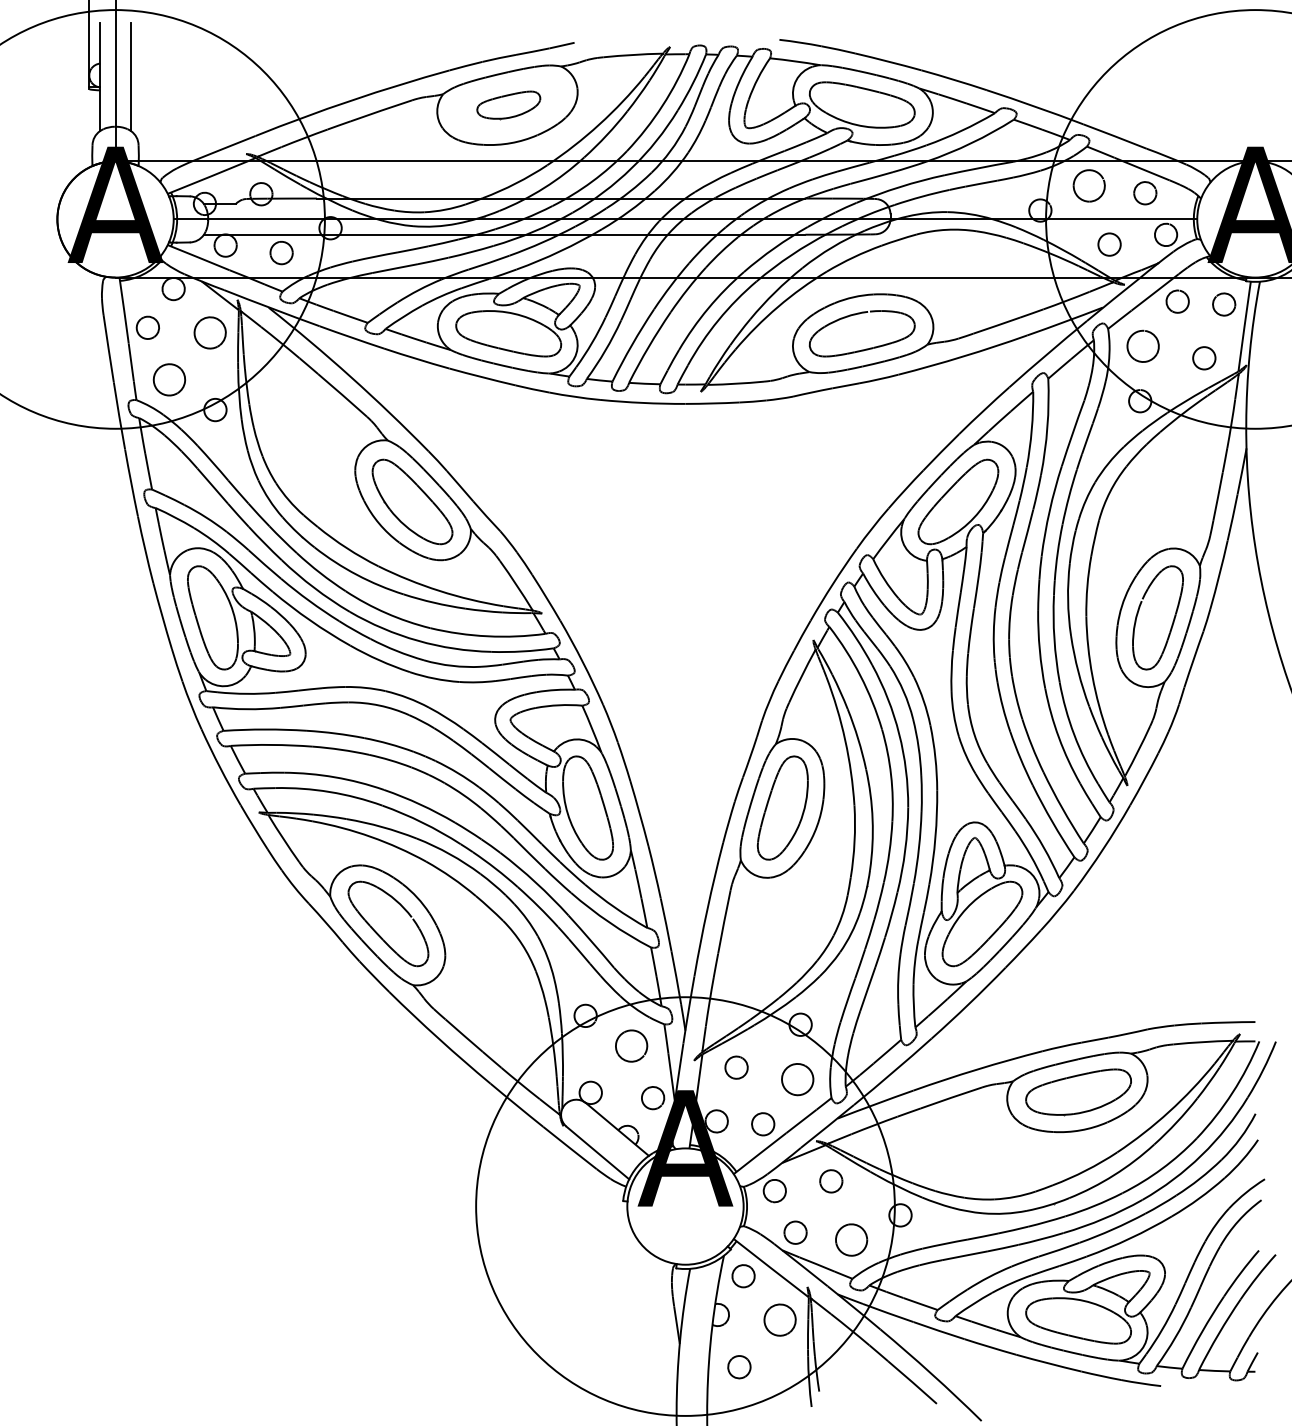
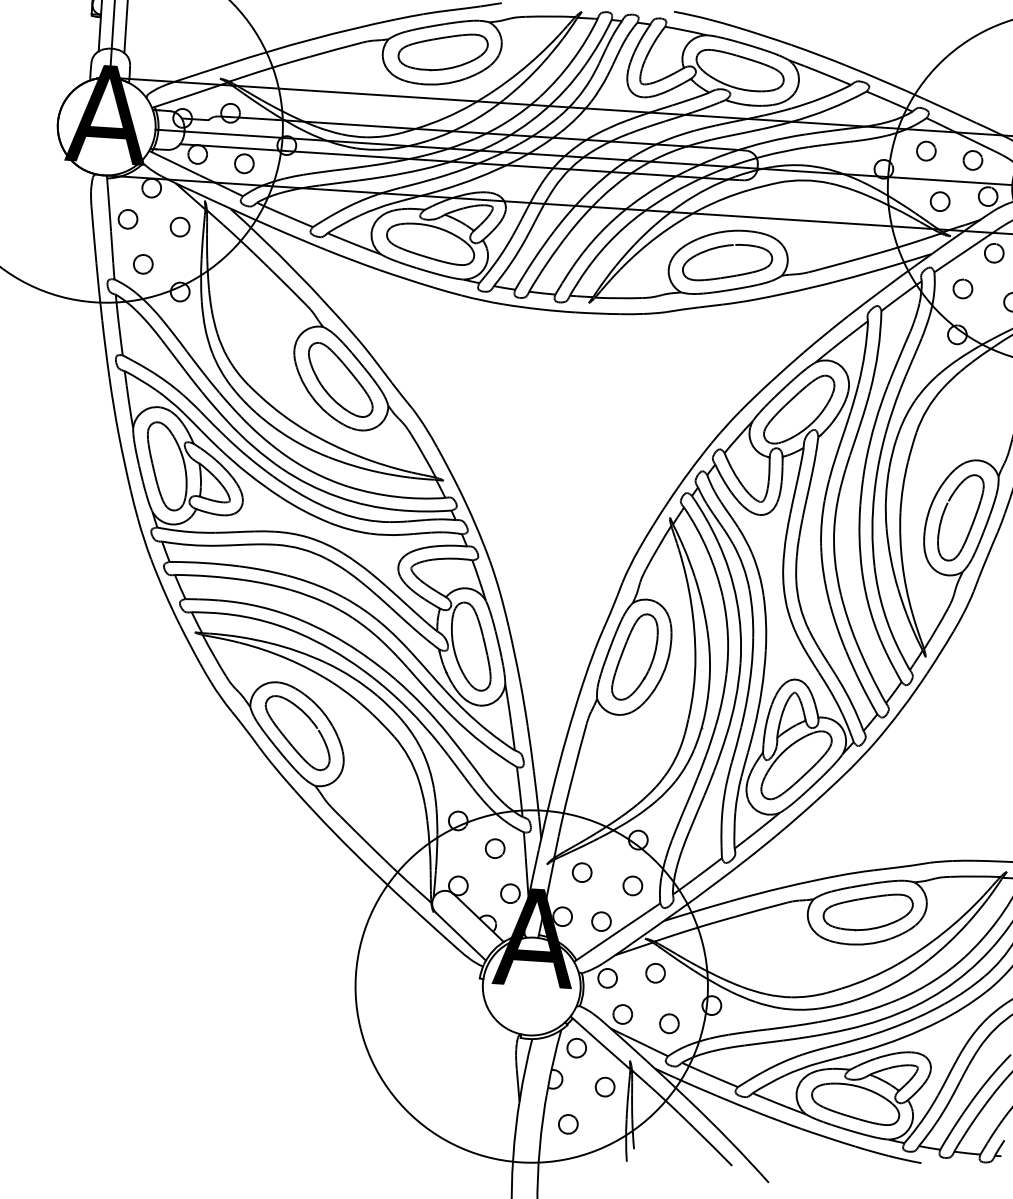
part: (508, 105) -> (442, 52), size x1.67
part: (1089, 185) -> (926, 150), size x0.71
part: (210, 333) -> (180, 227), size x0.71
part: (1143, 346) -> (963, 289), size x0.71
part: (169, 380) -> (143, 264), size x0.71
part: (631, 1045) -> (495, 848), size x0.71
part: (797, 1079) -> (632, 885), size x0.71
part: (851, 1240) -> (669, 1024), size x0.71
part: (780, 1320) -> (605, 1087), size x0.71

